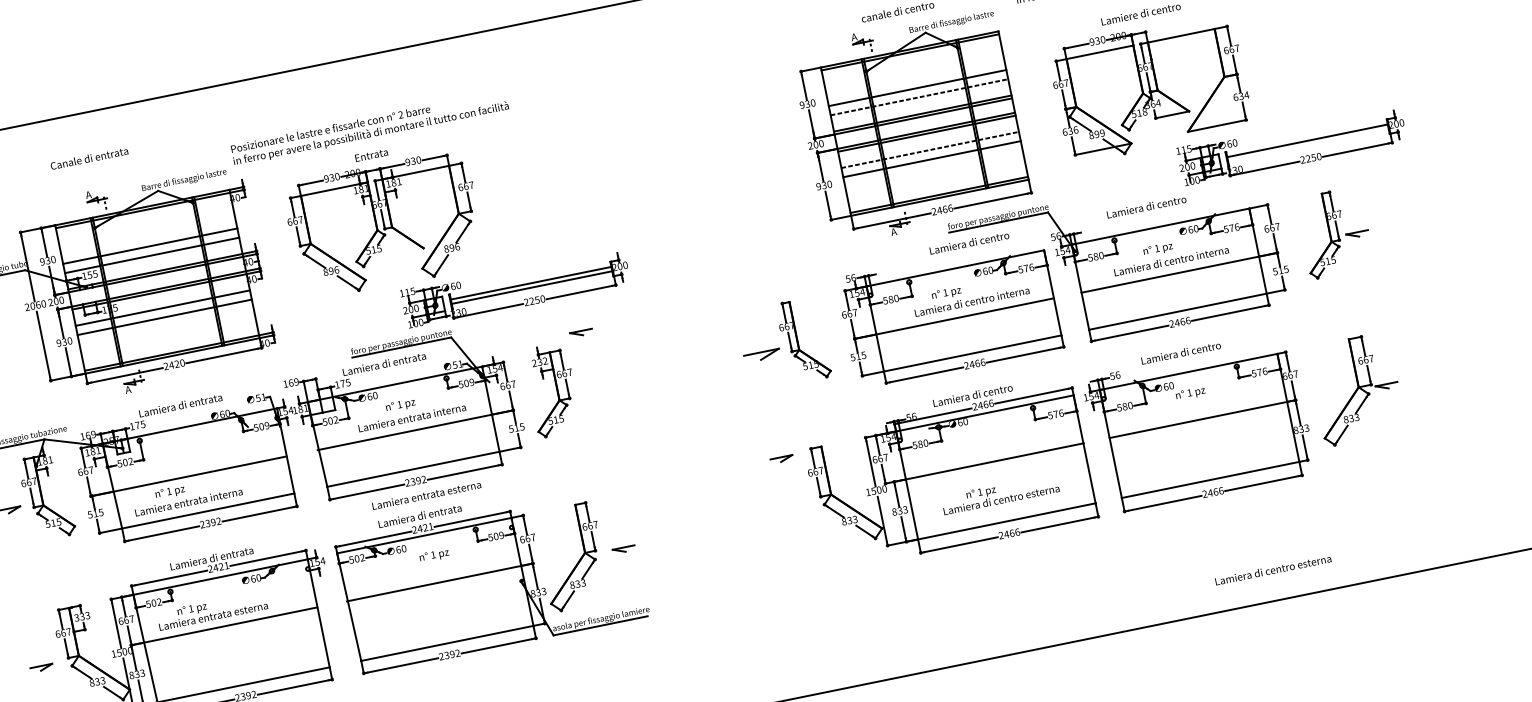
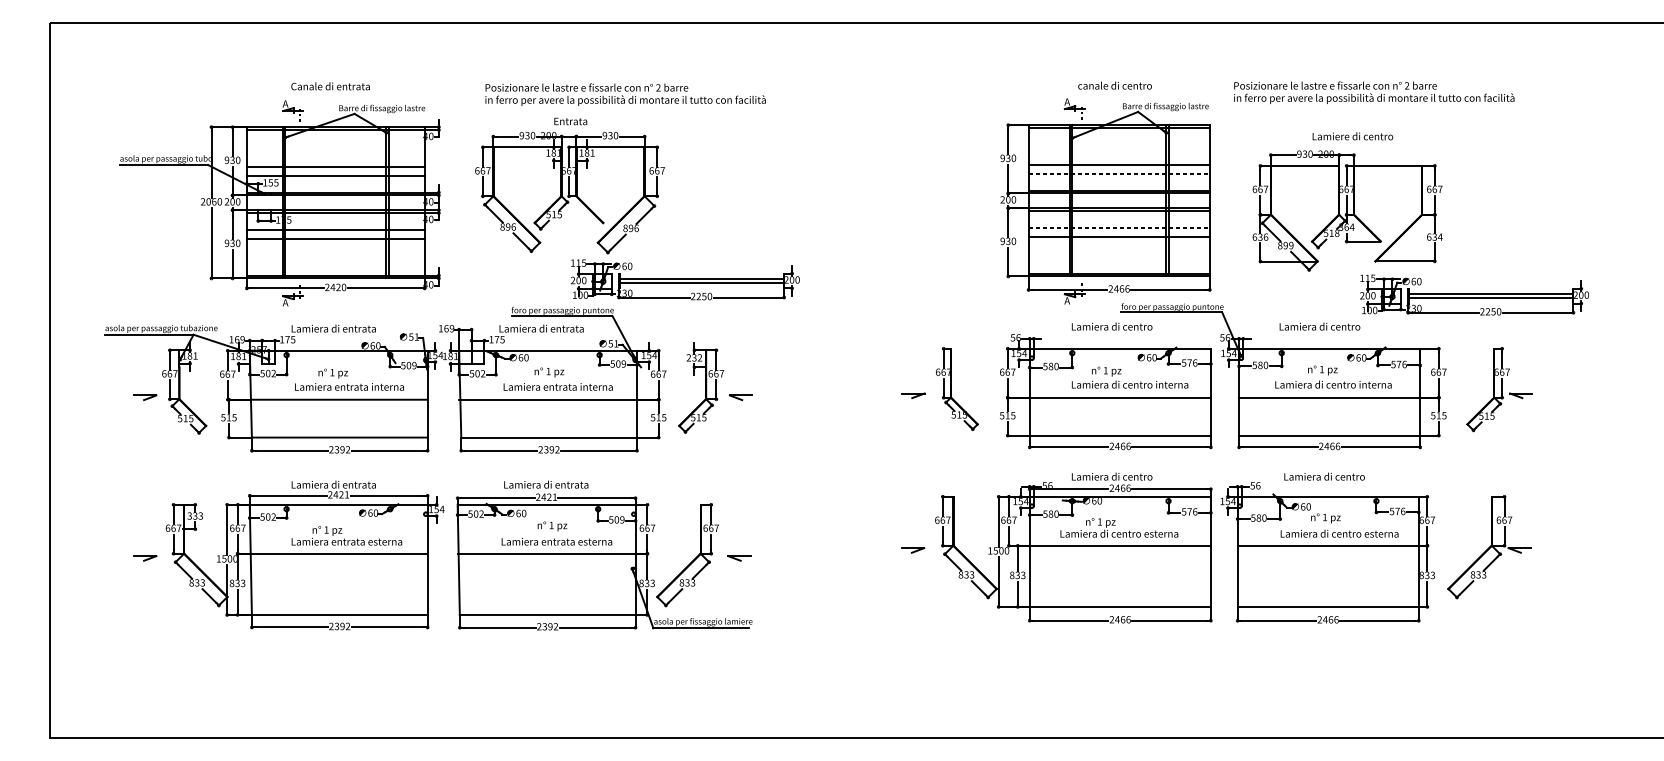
text: (369, 128) -> (625, 94), moved
line: (1308, 145) -> (1490, 298), added
text: (89, 158) -> (330, 86), moved
text: (968, 242) -> (1111, 326), moved
part: (580, 333) -> (740, 397), moved
part: (762, 355) -> (913, 395), size x0.62
part: (782, 459) -> (913, 550), moved
text: (1000, 493) -> (1119, 527), moved
text: (187, 494) -> (349, 379), moved
text: (426, 495) -> (556, 541), moved
text: (1273, 569) -> (1339, 533), moved
text: (211, 610) -> (346, 535), moved

